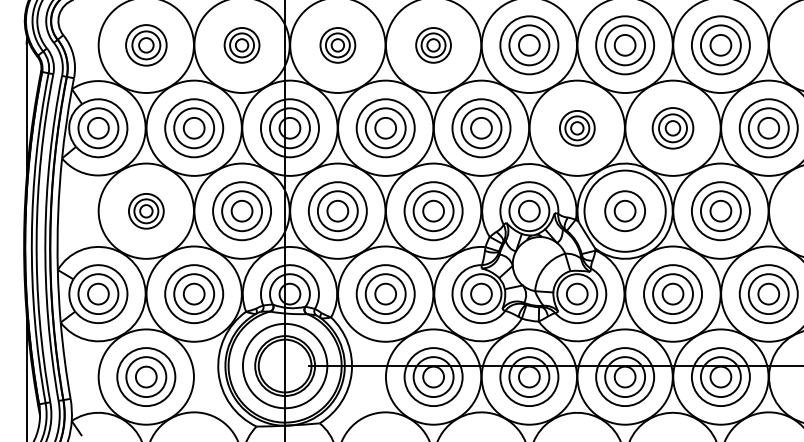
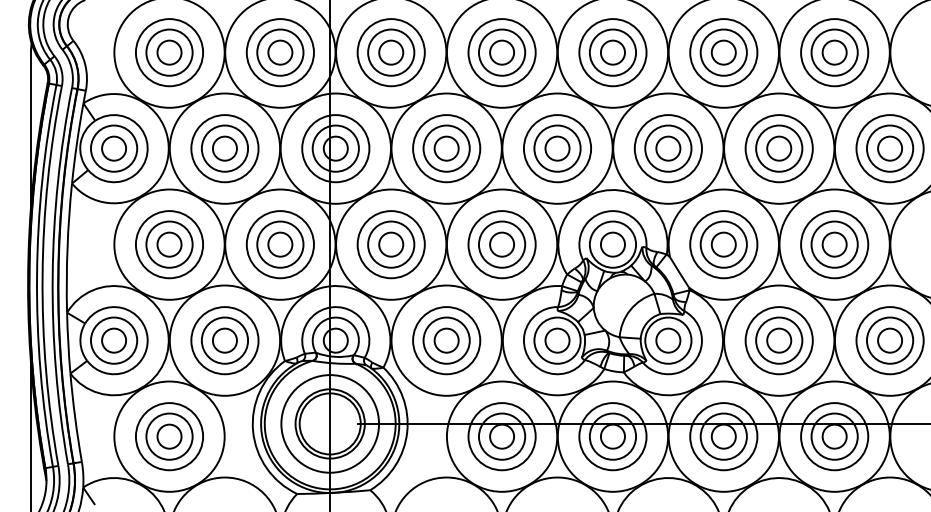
part: (146, 45) -> (169, 52), size x1.43
part: (241, 45) -> (279, 52), size x1.67
part: (337, 45) -> (390, 52), size x1.67
part: (433, 45) -> (501, 52), size x1.67
part: (577, 128) -> (668, 148), size x1.67
part: (672, 128) -> (778, 148), size x1.43
part: (146, 211) -> (169, 245), size x1.67
circle: (625, 211) -> (724, 245), size x0.71

